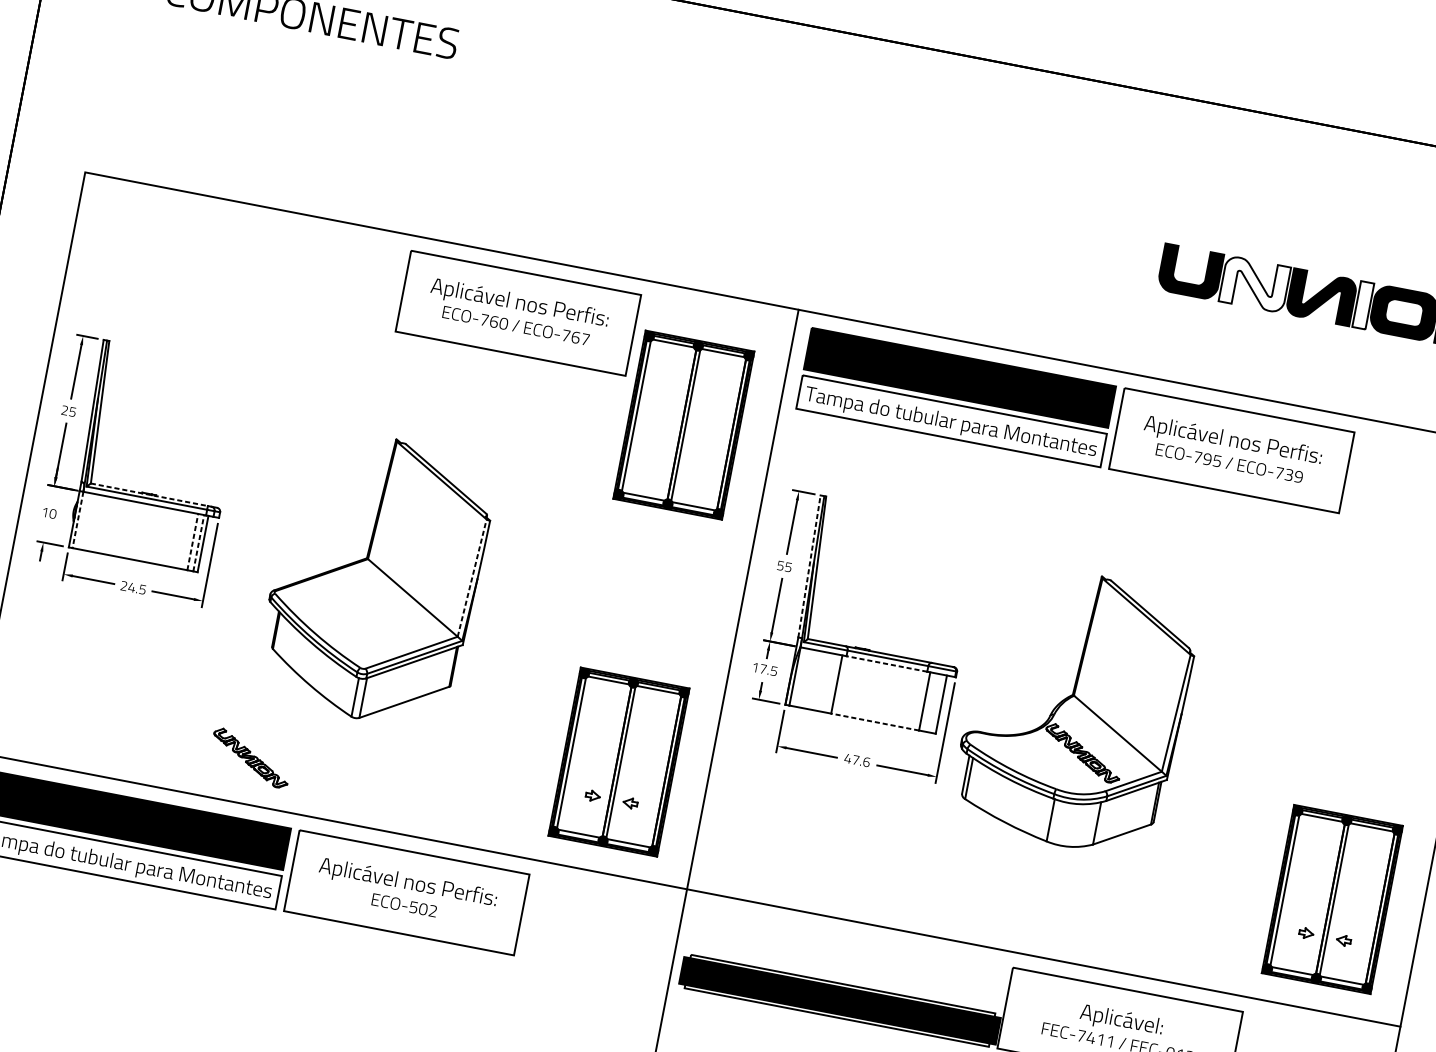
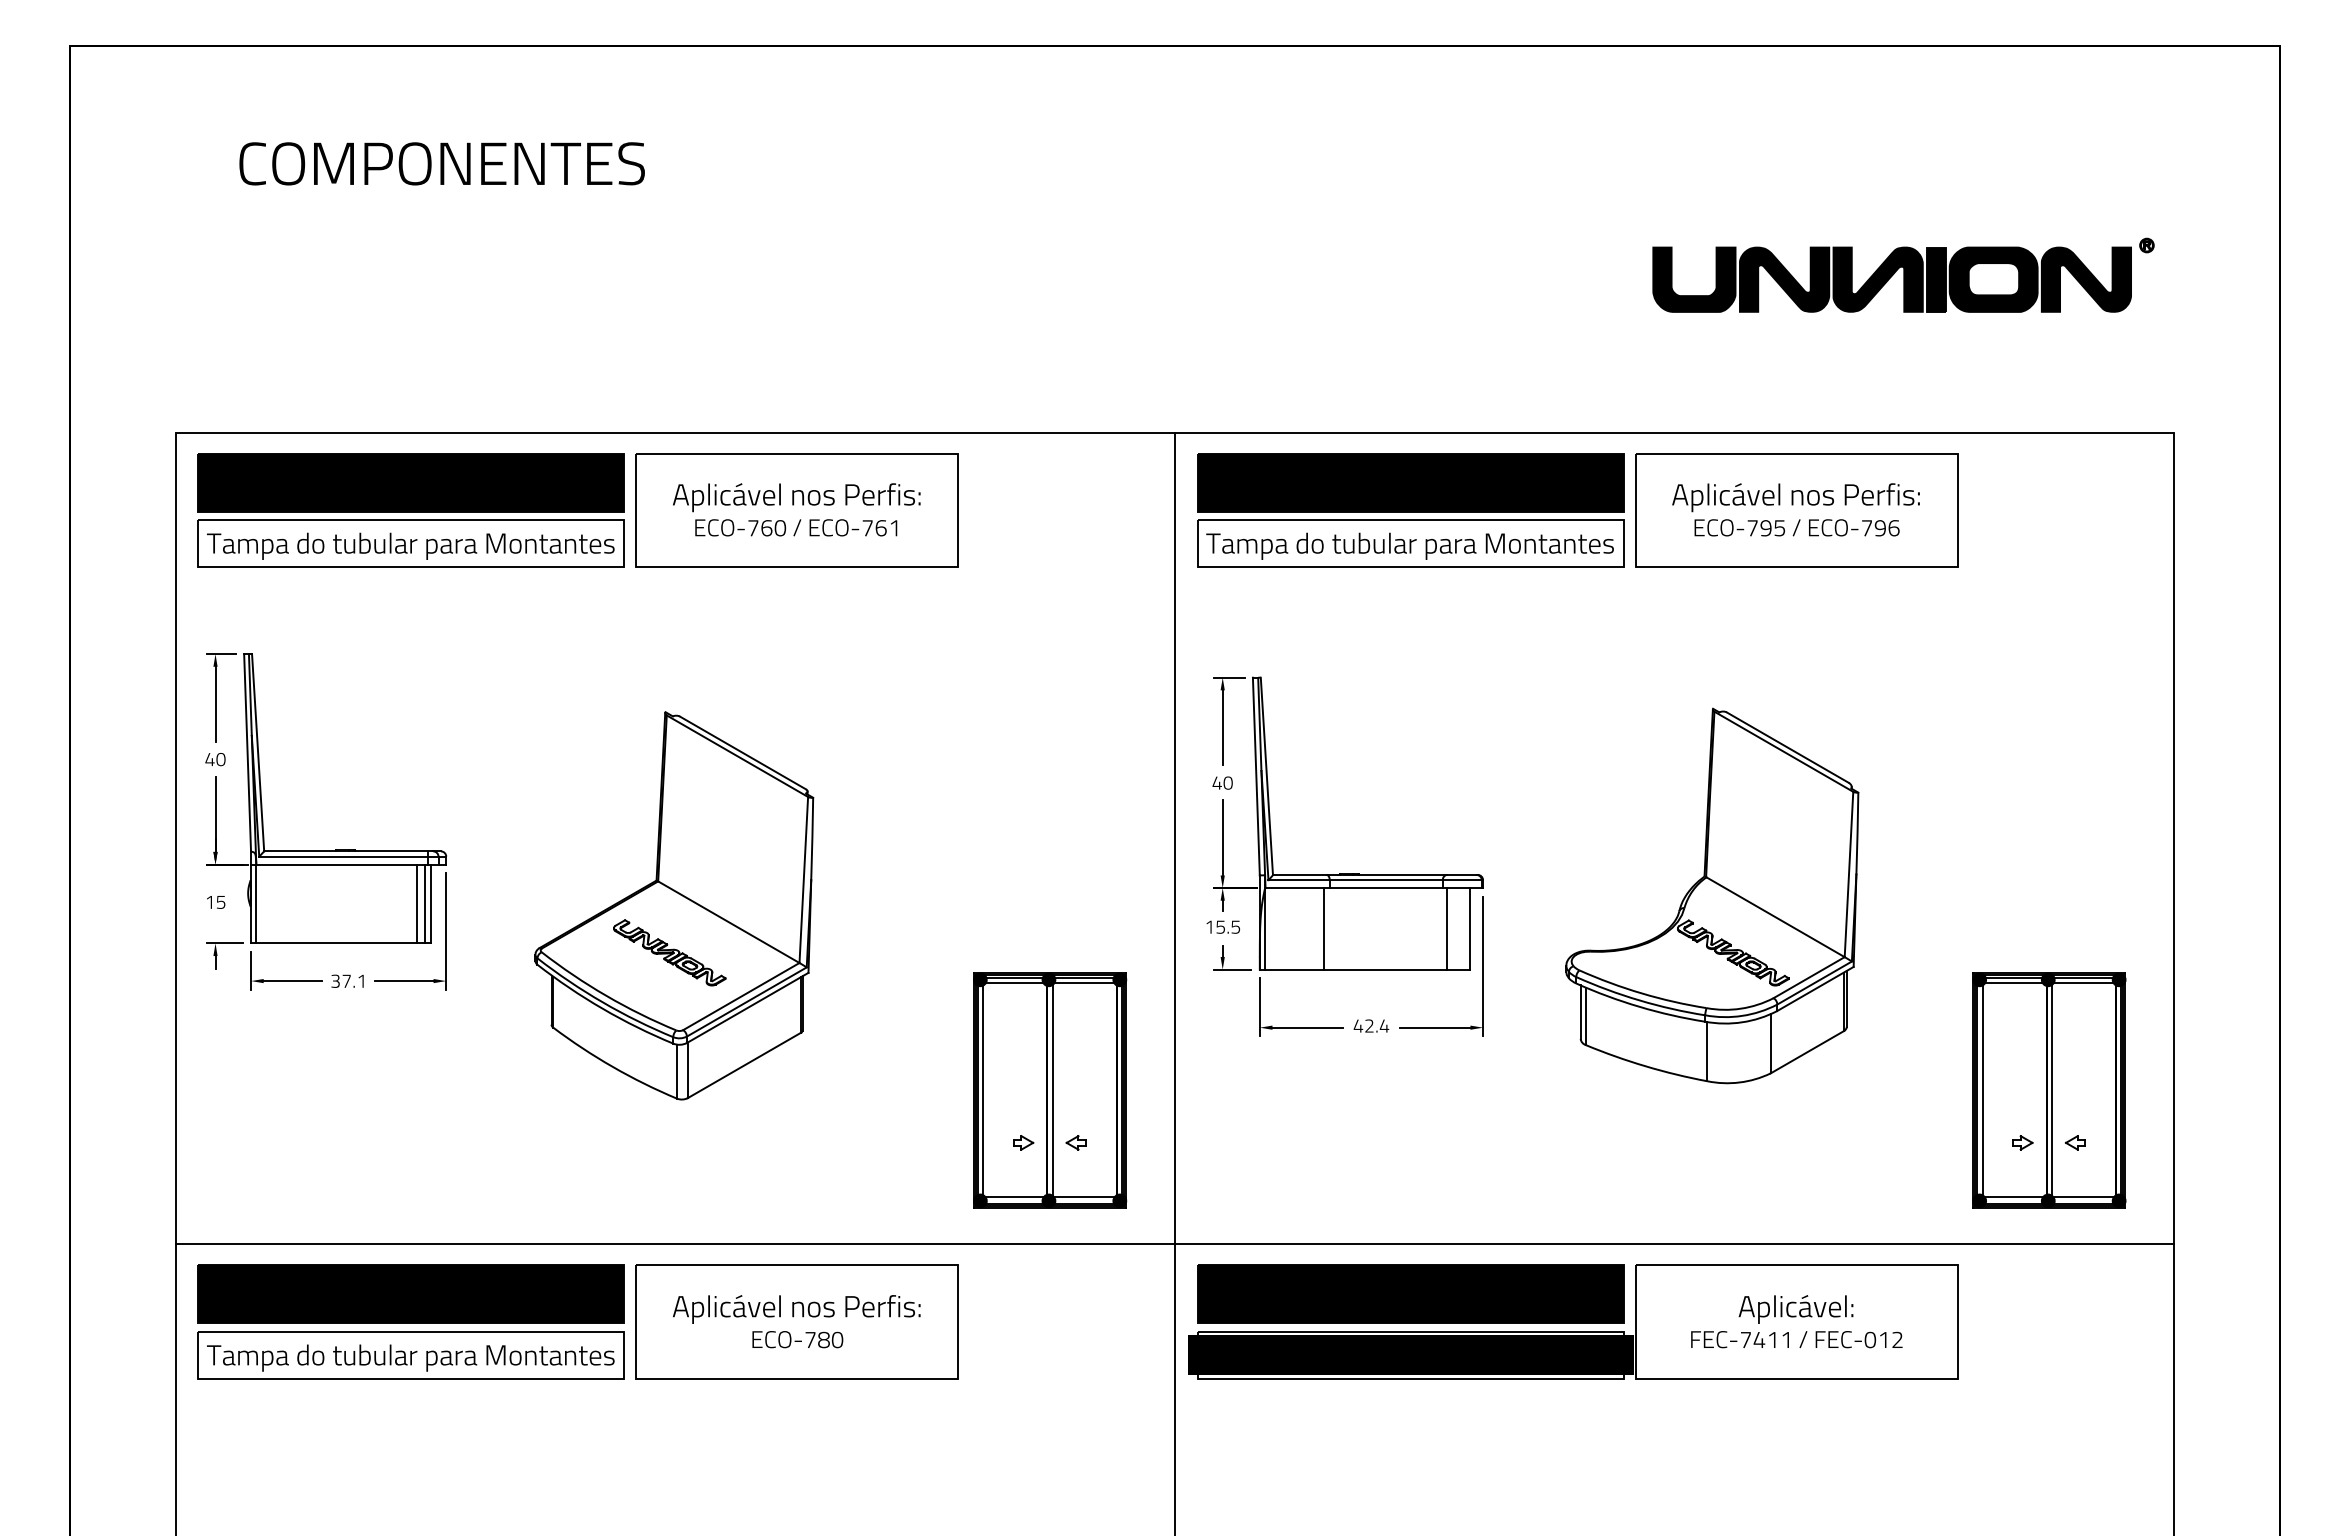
part: (242, 260) -> (410, 510), added
fill: (1254, 284) -> (1784, 279), added
fill: (1363, 305) -> (1936, 279), added
text: (585, 339) -> (894, 528), ECO-767 -> ECO-761
text: (68, 411) -> (215, 759), 25 -> 40
part: (684, 425) -> (1050, 618), removed
text: (1293, 476) -> (1886, 528), ECO-739 -> ECO-796
line: (149, 494) -> (346, 851), dashed -> solid
text: (52, 513) -> (220, 901), 10 -> 15
line: (78, 520) -> (256, 904), dashed -> solid
line: (193, 541) -> (417, 903), dashed -> solid
line: (198, 542) -> (425, 903), dashed -> solid
text: (784, 566) -> (1222, 782), 55 -> 40
line: (809, 566) -> (1256, 776), dashed -> solid
line: (472, 577) -> (803, 879), dashed -> solid
text: (133, 587) -> (348, 980), 24.5 -> 37.1
line: (886, 664) -> (1386, 888), dashed -> solid
text: (763, 669) -> (1220, 927), 17.5 -> 15.5
part: (1075, 709) -> (1712, 895), moved
line: (875, 721) -> (1385, 969), dashed -> solid
part: (250, 757) -> (669, 952), moved
text: (861, 760) -> (1377, 1025), 47.6 -> 42.4
text: (423, 909) -> (824, 1340), ECO-502 -> ECO-780
part: (848, 956) -> (1410, 1293), added

